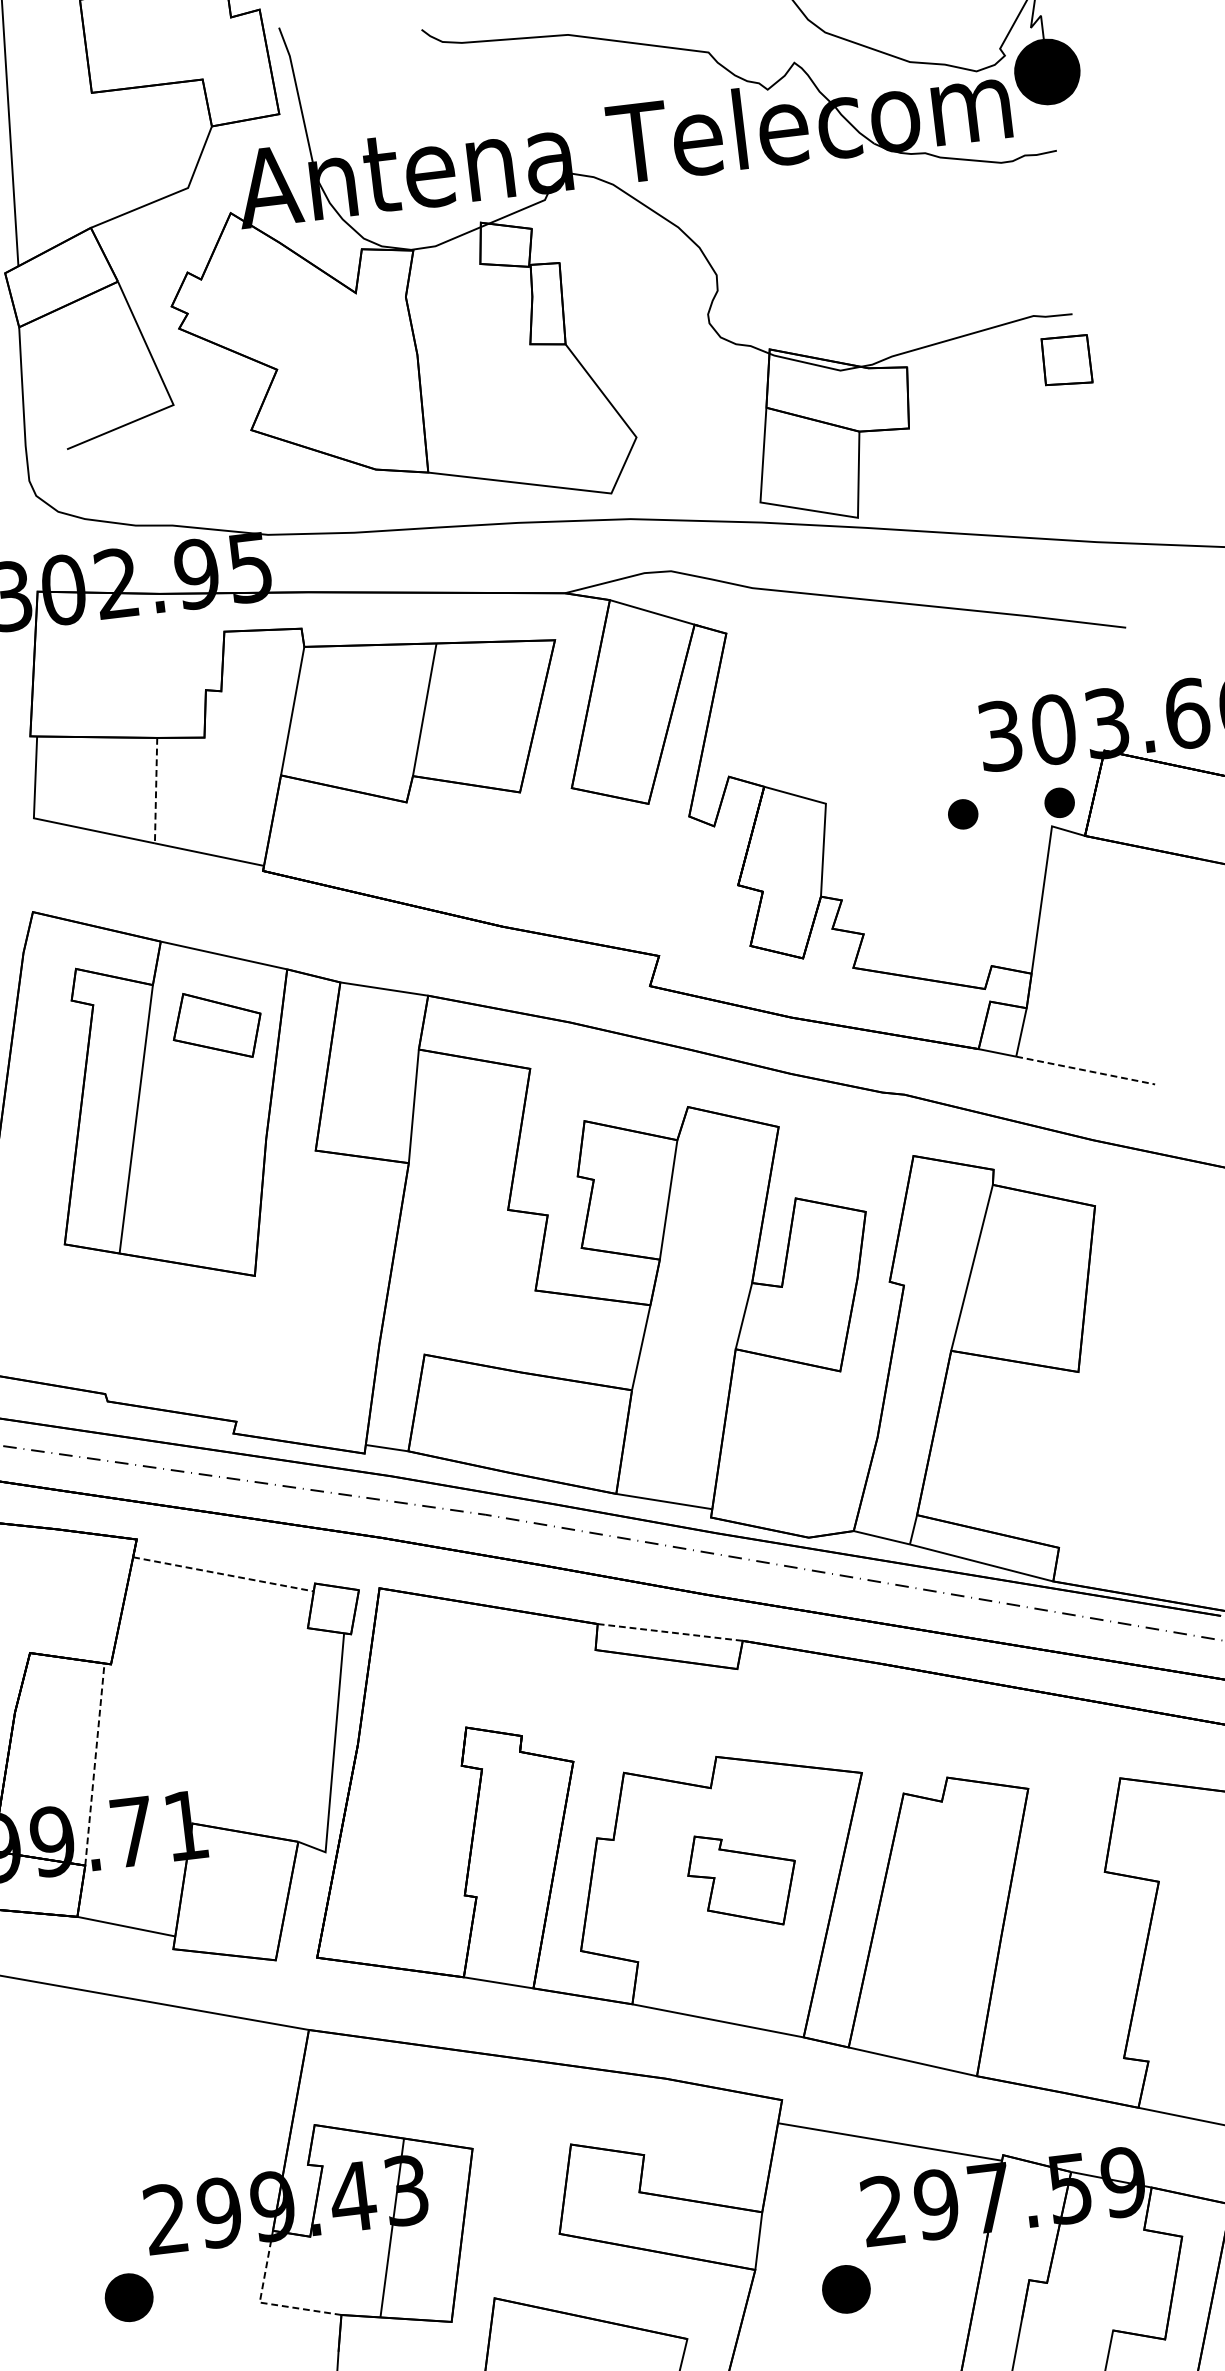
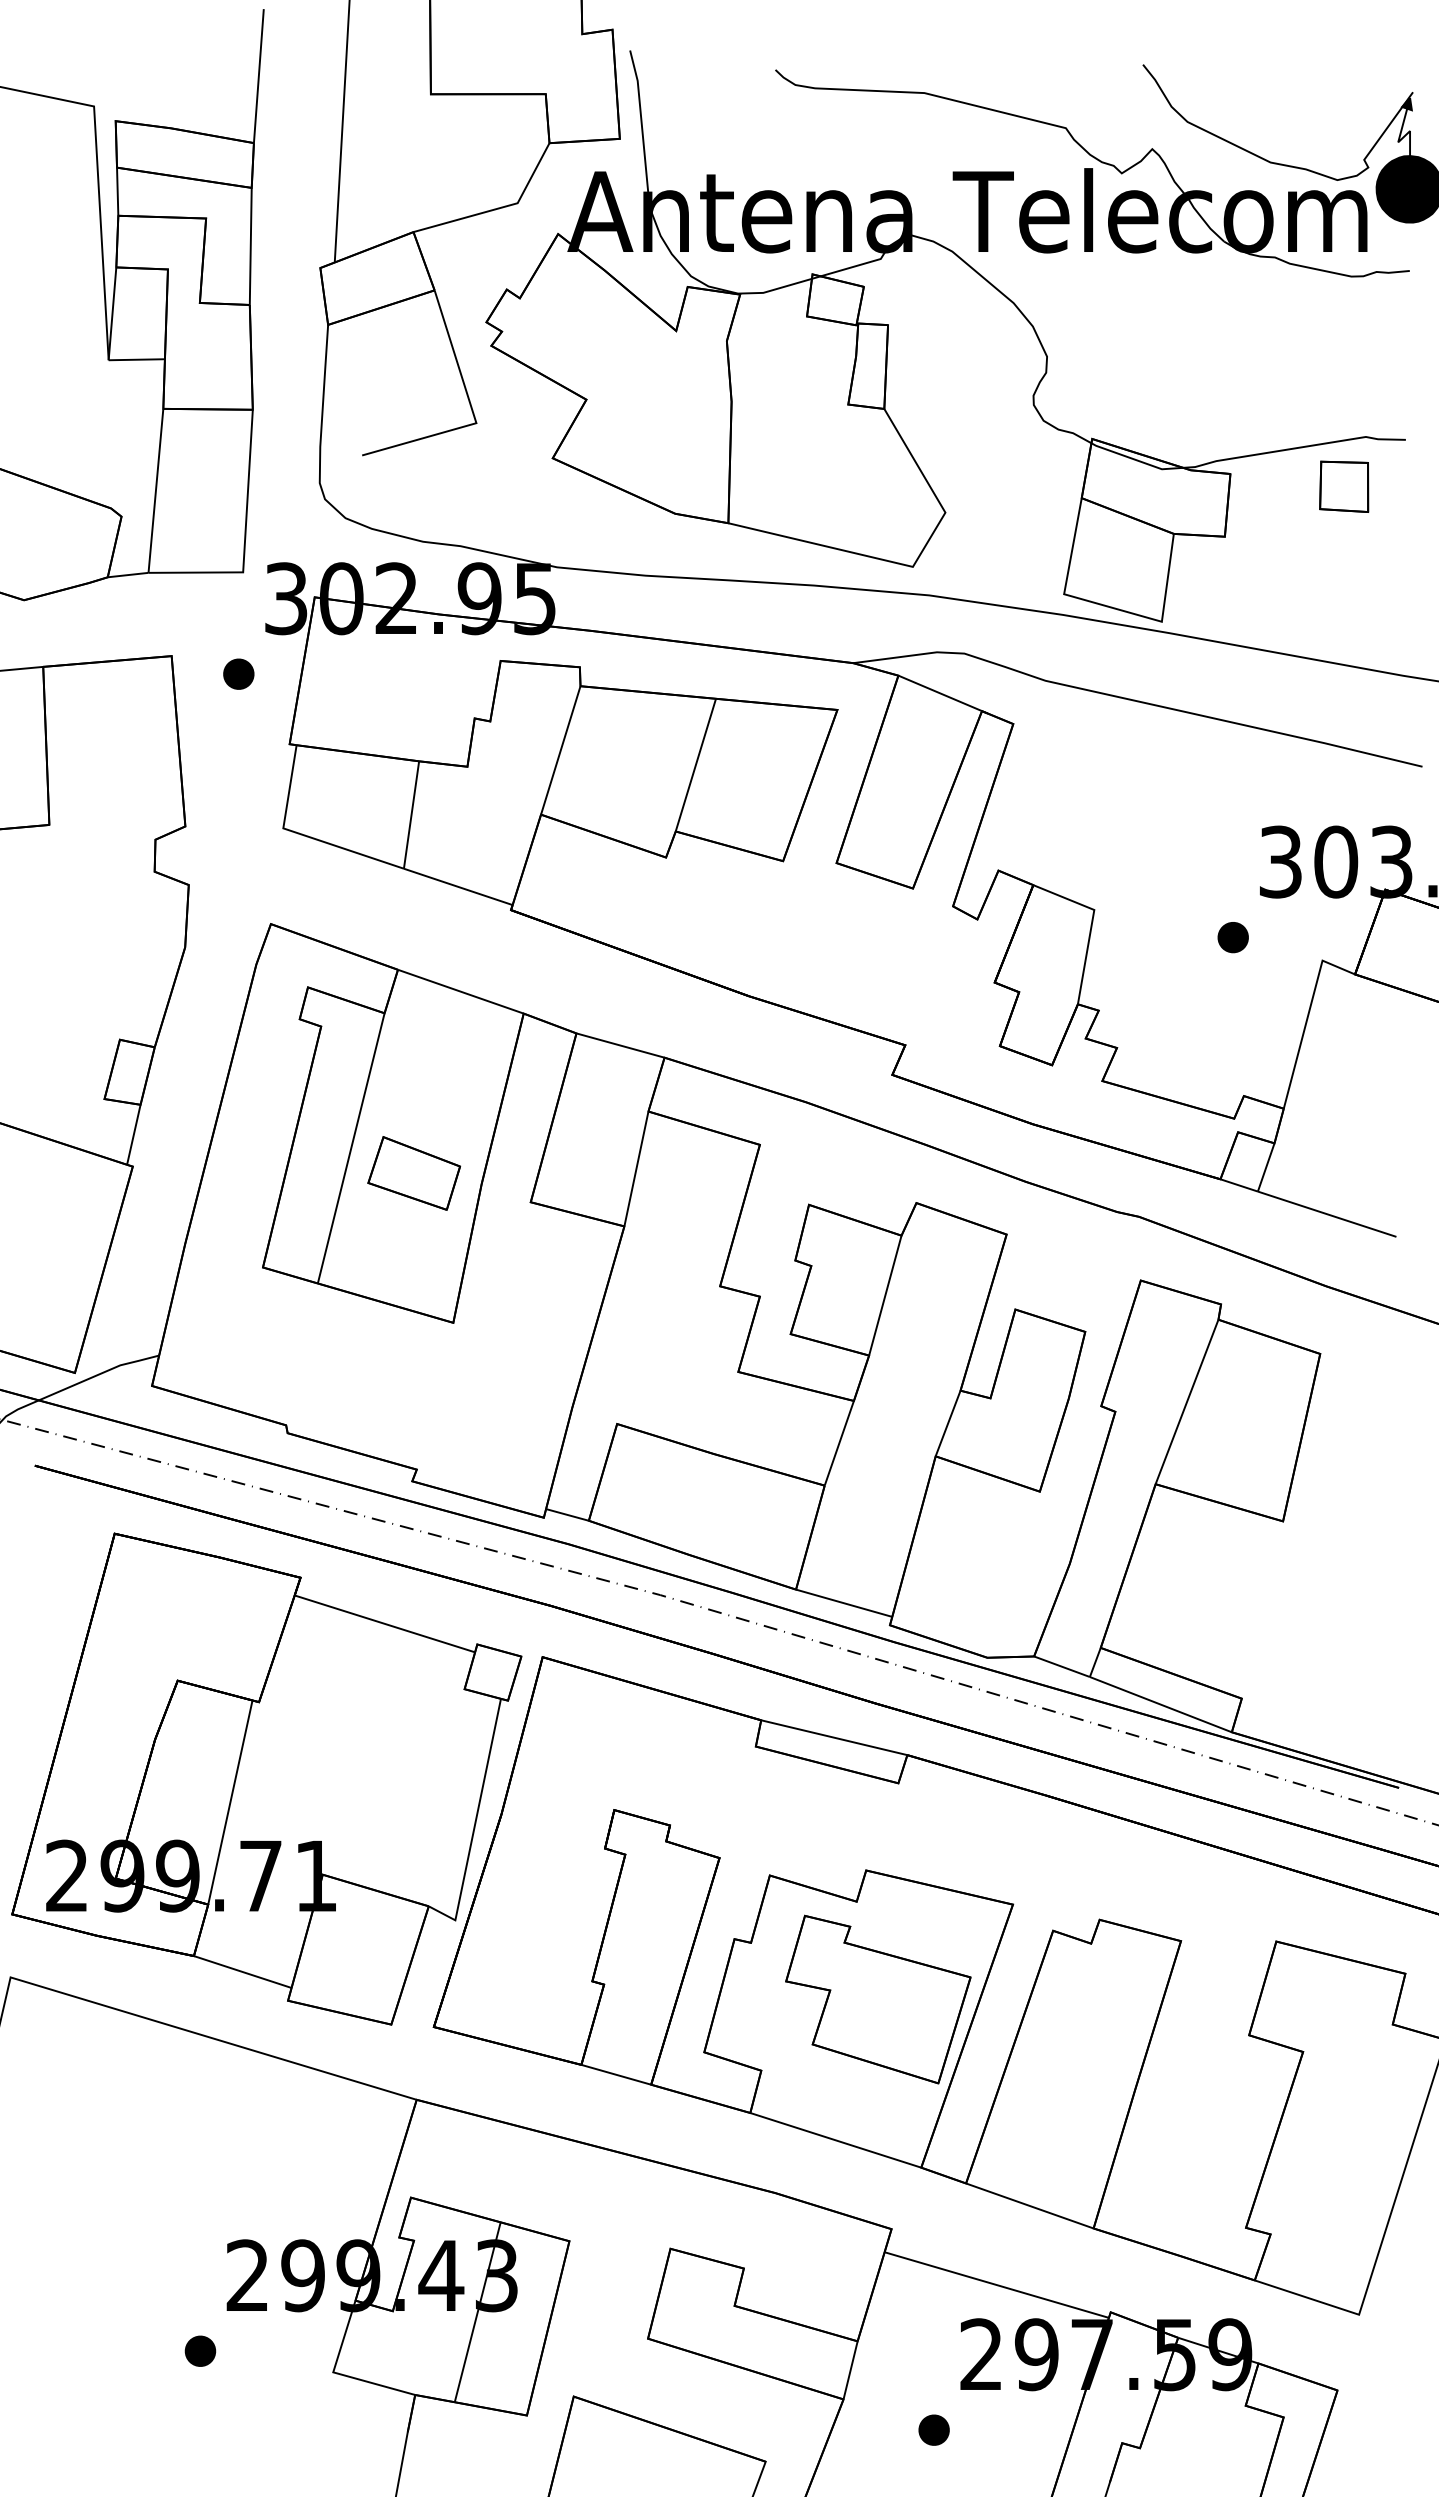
part: (1066, 360) -> (1344, 486), moved
line: (156, 791) -> (411, 815), dashed -> solid
part: (1058, 802) -> (1332, 937), removed
part: (217, 1025) -> (414, 1173), moved
line: (1086, 1070) -> (1327, 1214), dashed -> solid
line: (223, 1573) -> (384, 1623), dashed -> solid
line: (670, 1632) -> (834, 1737), dashed -> solid
line: (95, 1764) -> (230, 1802), dashed -> solid
part: (743, 1880) -> (878, 1999), size x1.67
part: (845, 2288) -> (933, 2429), size x0.62
part: (129, 2296) -> (200, 2350), size x0.62
line: (263, 2303) -> (337, 2373), dashed -> solid

